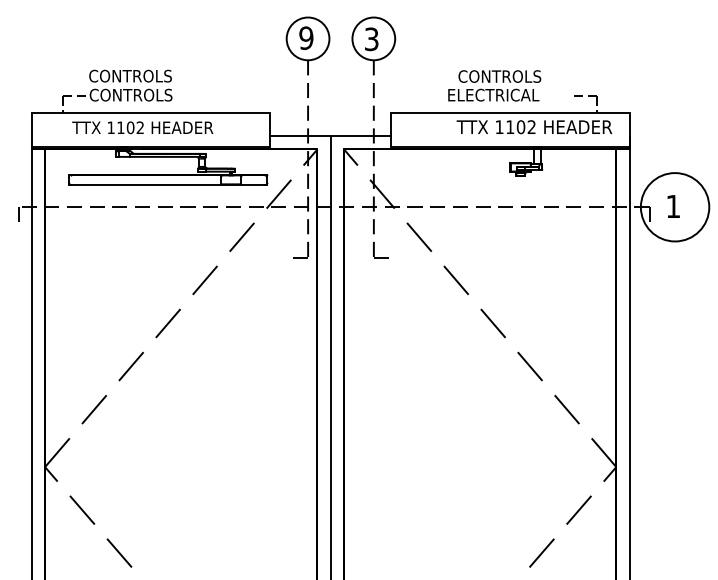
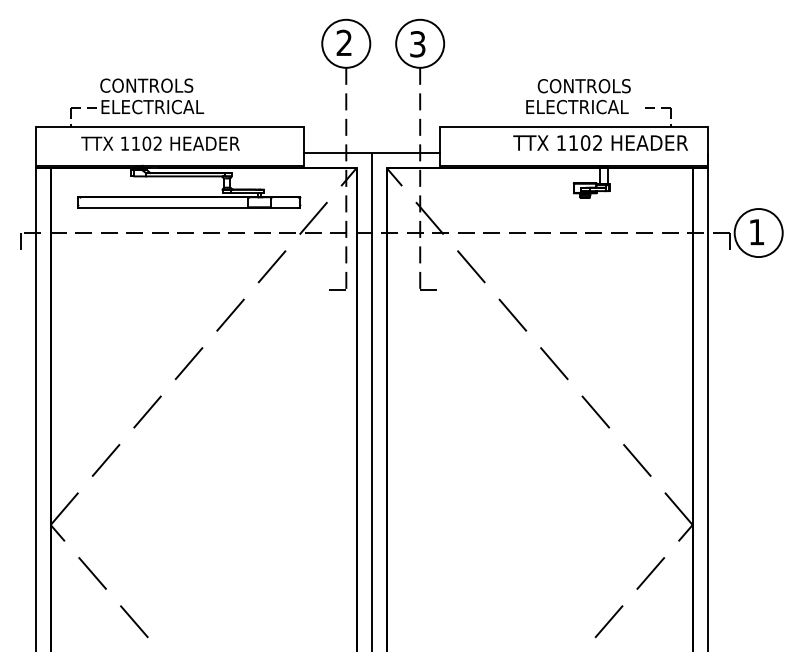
text: (306, 37) -> (344, 42), 9 -> 2
text: (494, 85) -> (578, 96), moved
text: (135, 94) -> (152, 106), CONTROLS -> ELECTRICAL
circle: (674, 206) -> (758, 232), size x0.62

